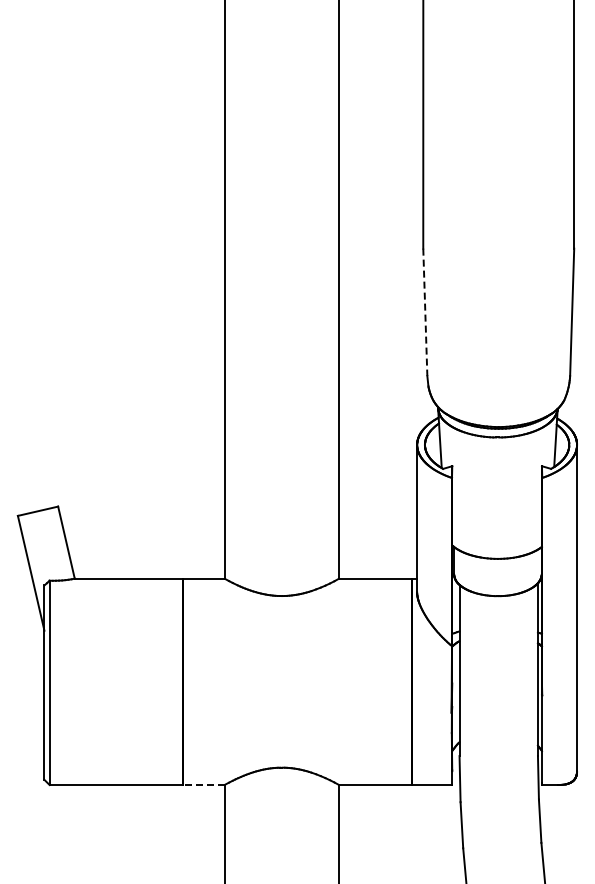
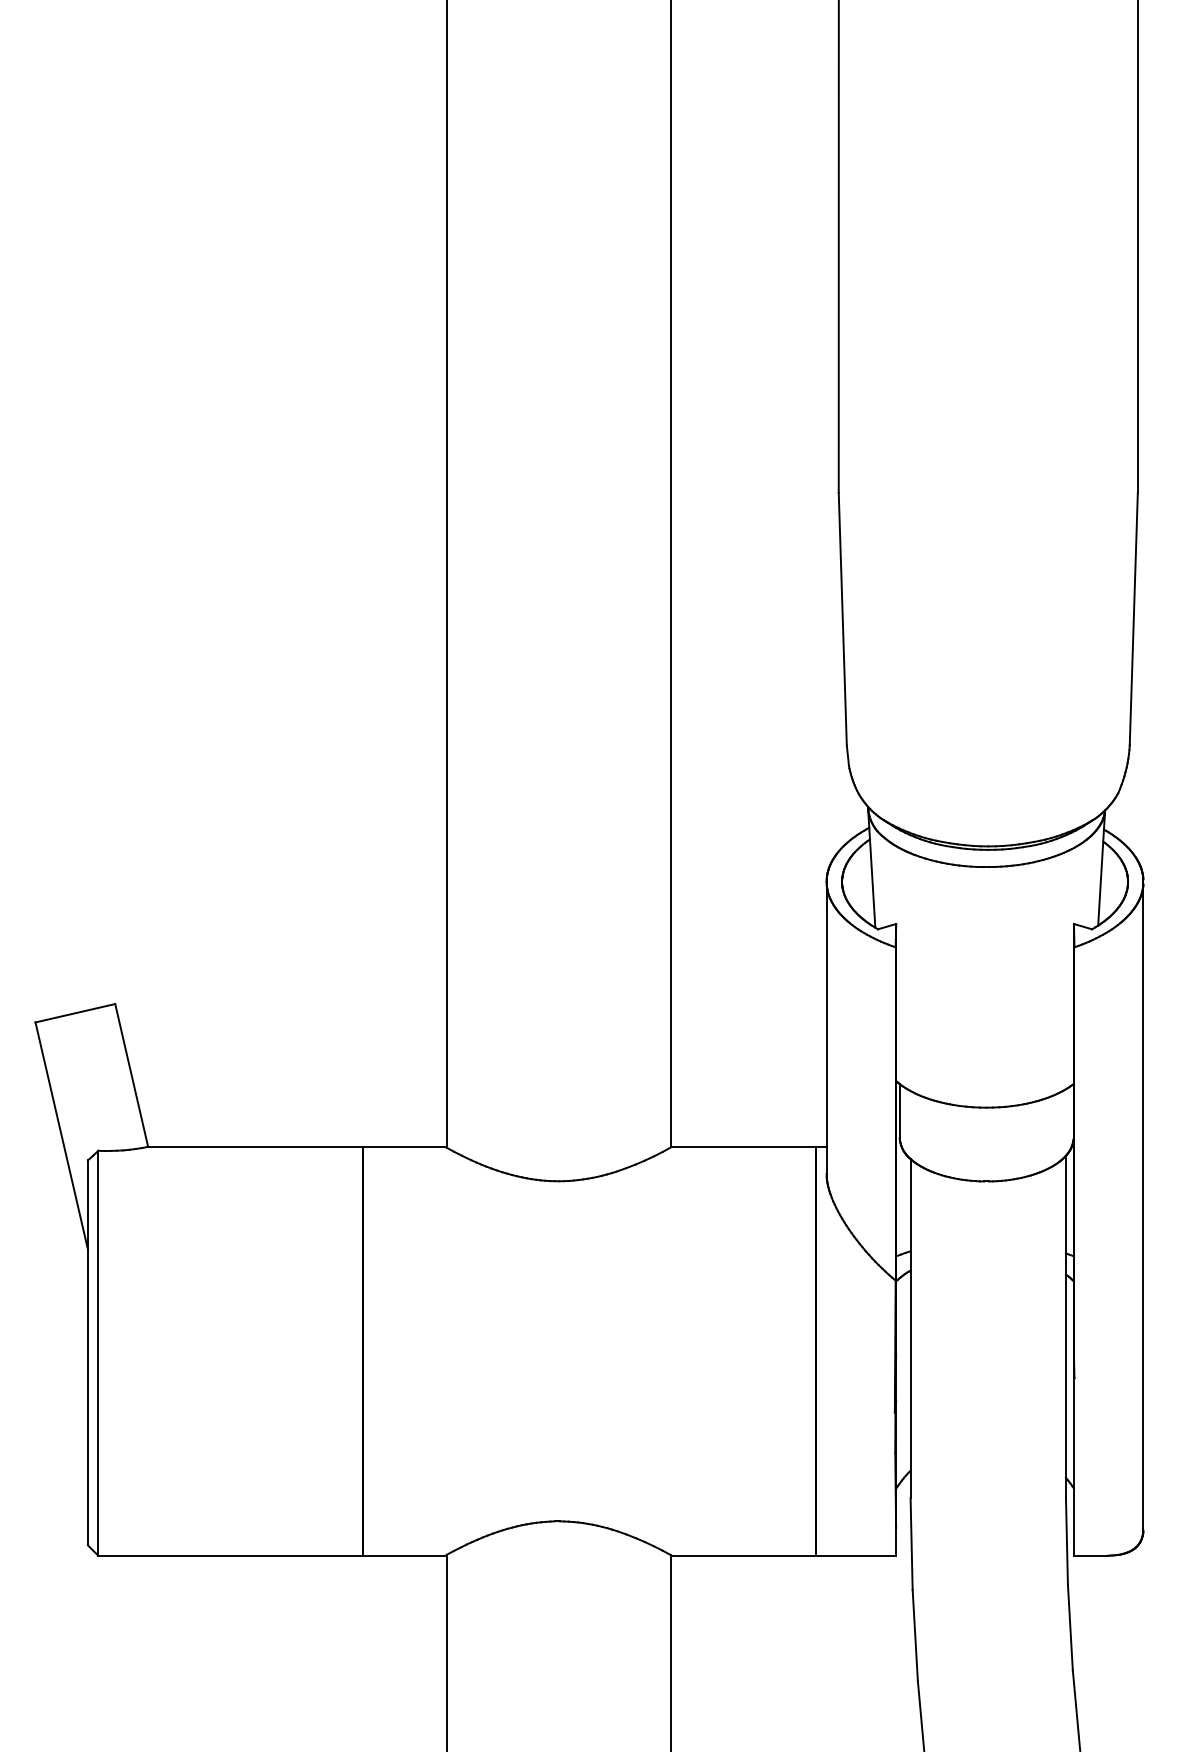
line: (425, 312) -> (843, 619), dashed -> solid
line: (203, 785) -> (403, 1556), dashed -> solid

